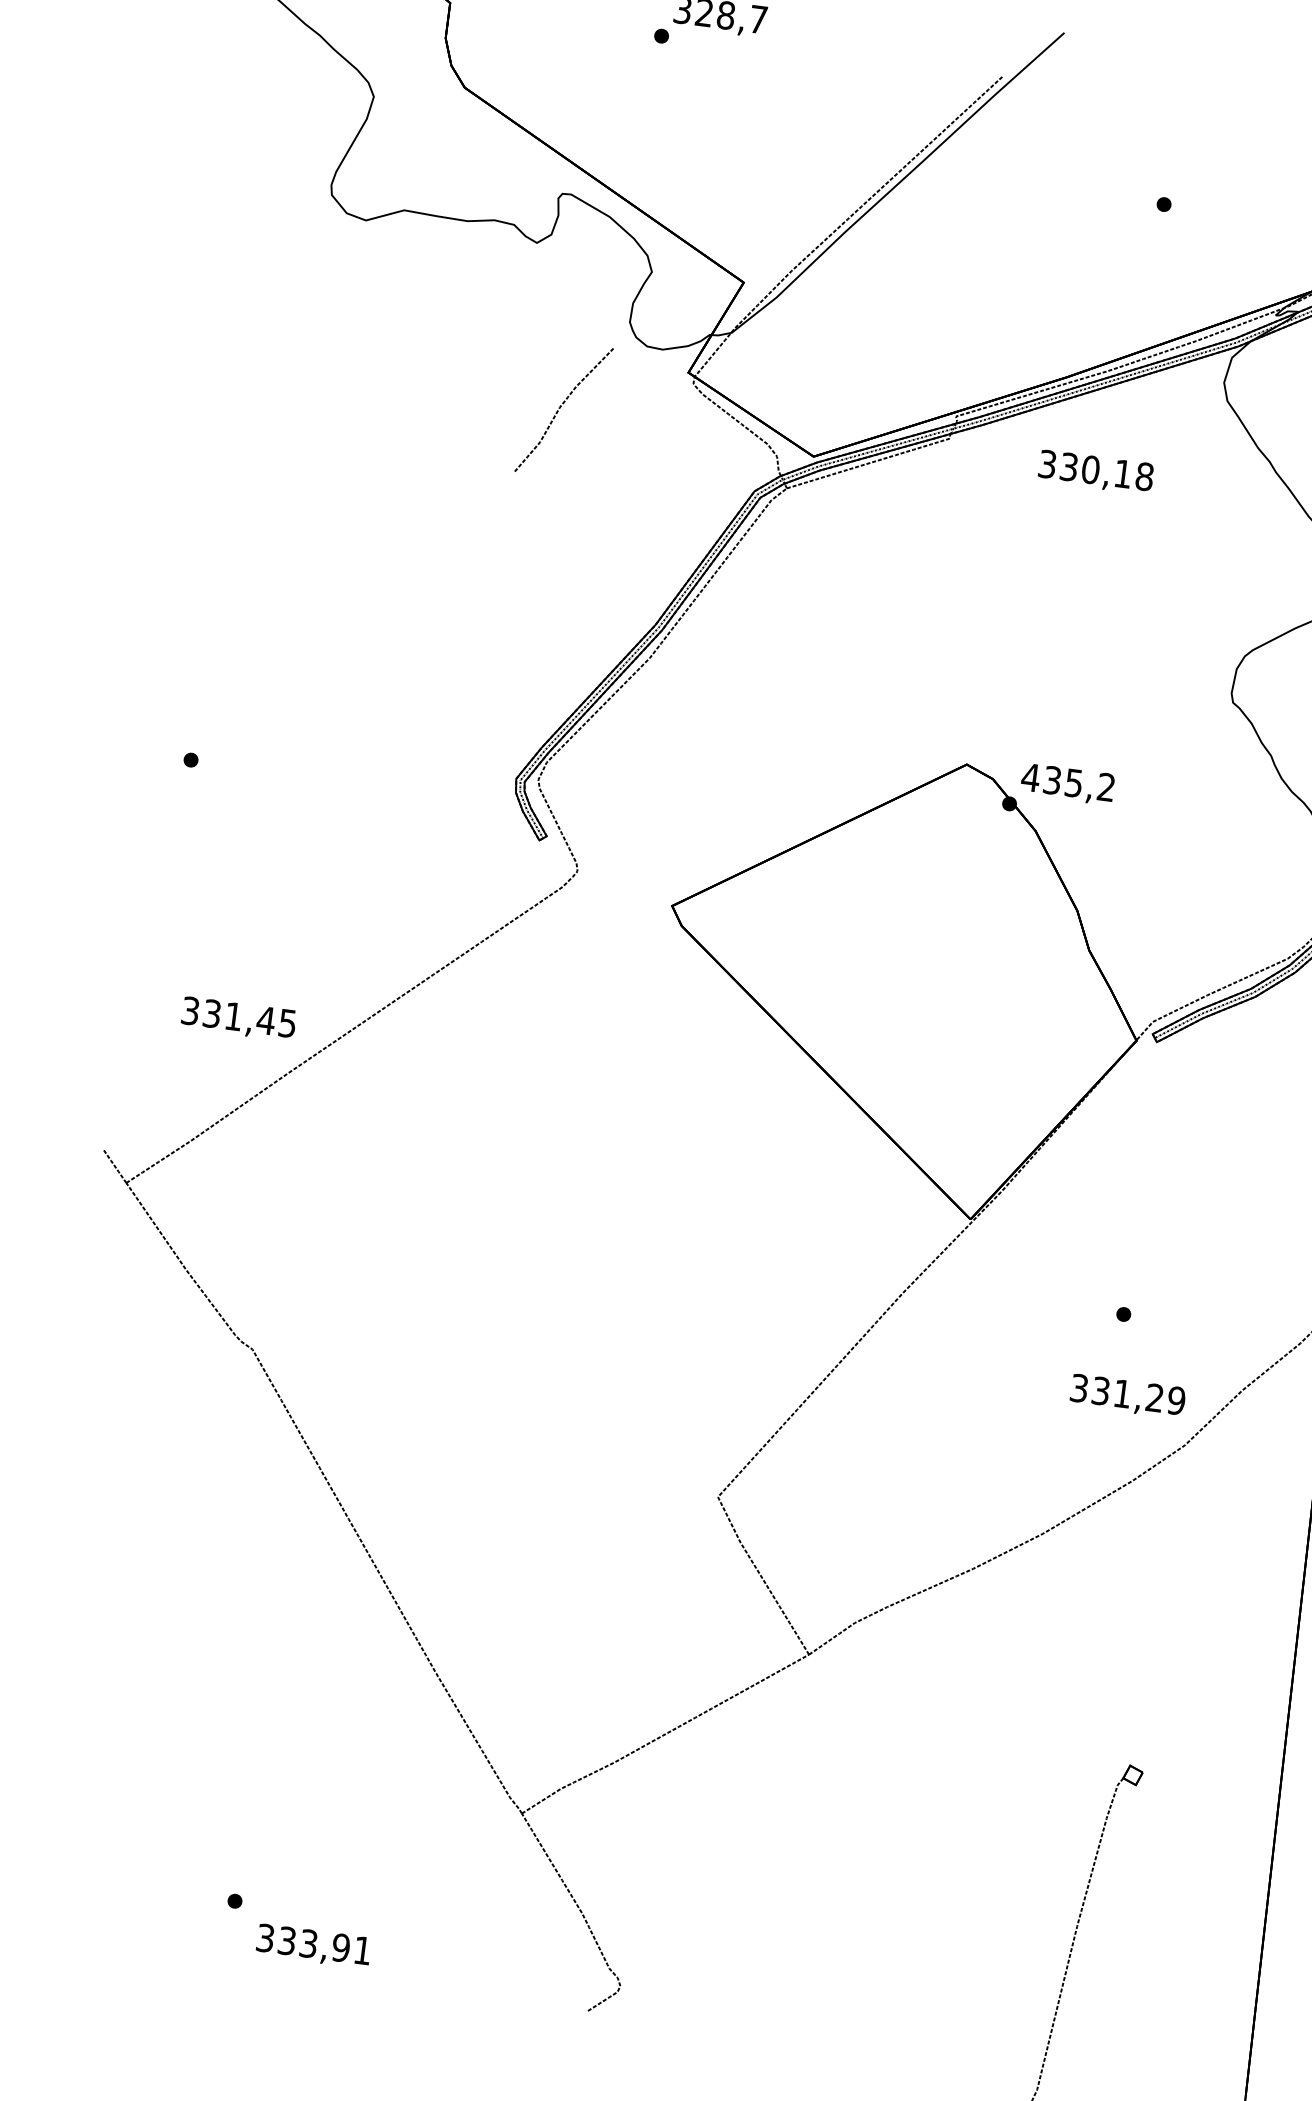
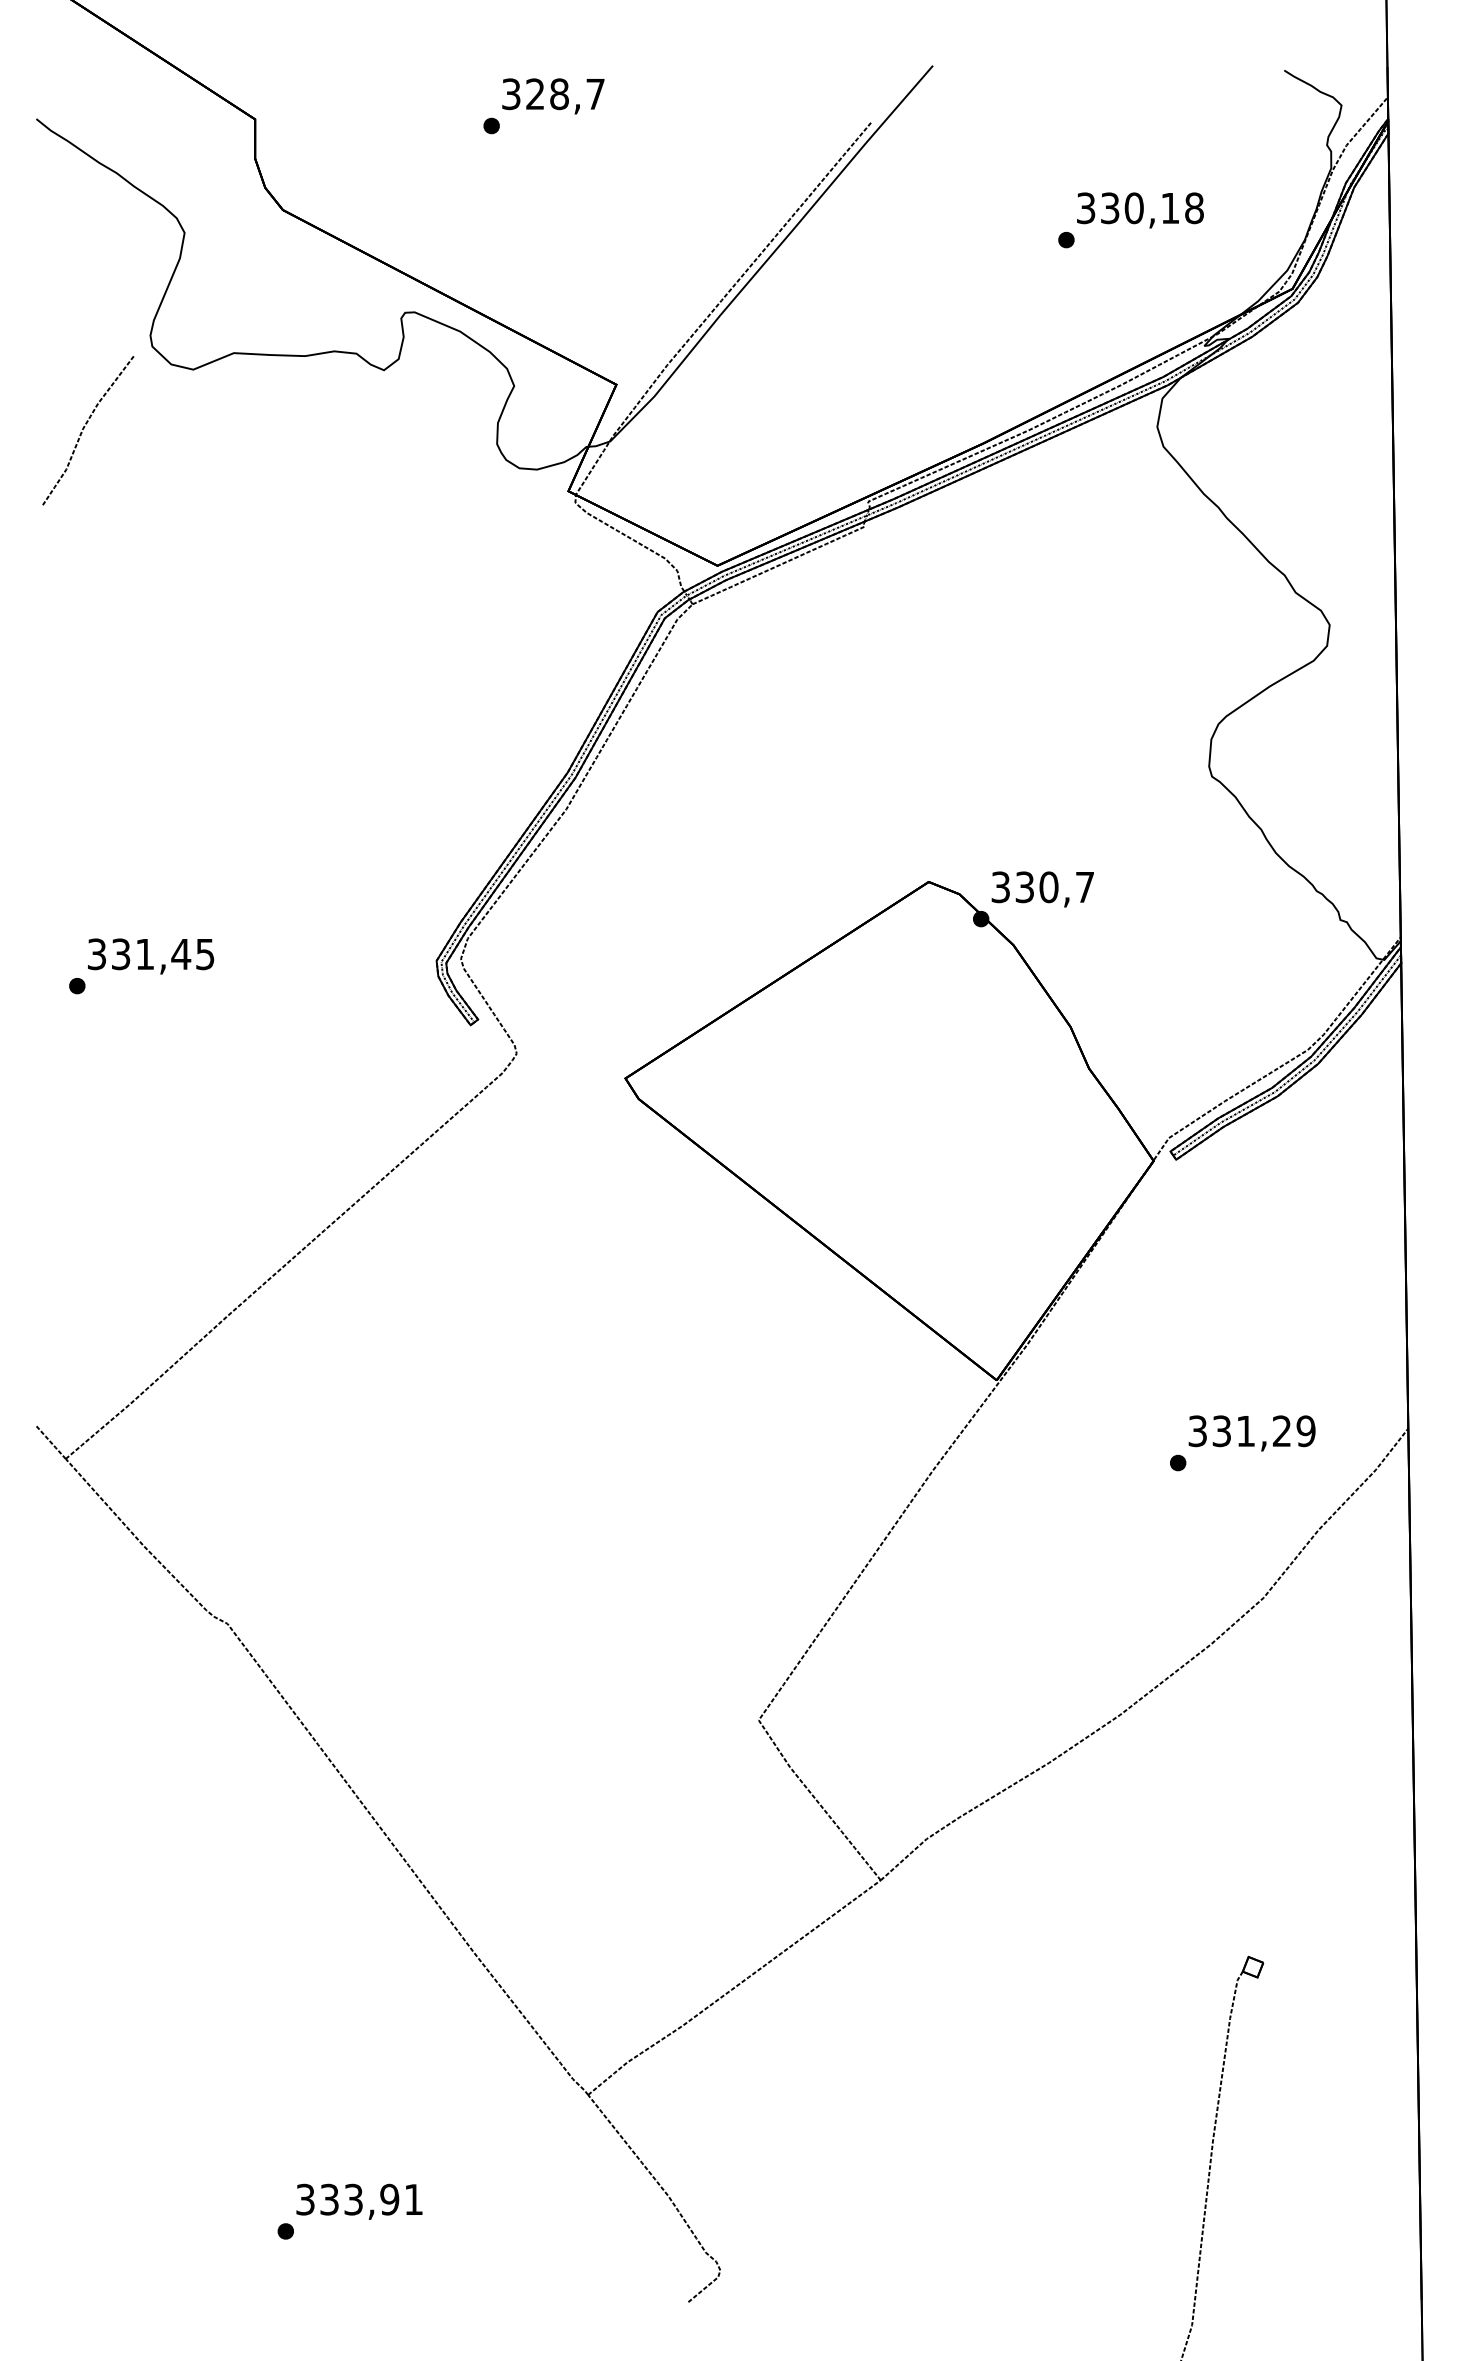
curve: (560, 407) -> (84, 428), moved
text: (1096, 472) -> (1140, 210), moved
text: (1067, 782) -> (1041, 887), 435,2 -> 330,7
text: (239, 1019) -> (151, 956), moved
text: (1127, 1396) -> (1251, 1433), moved
text: (313, 1946) -> (359, 2201), moved

